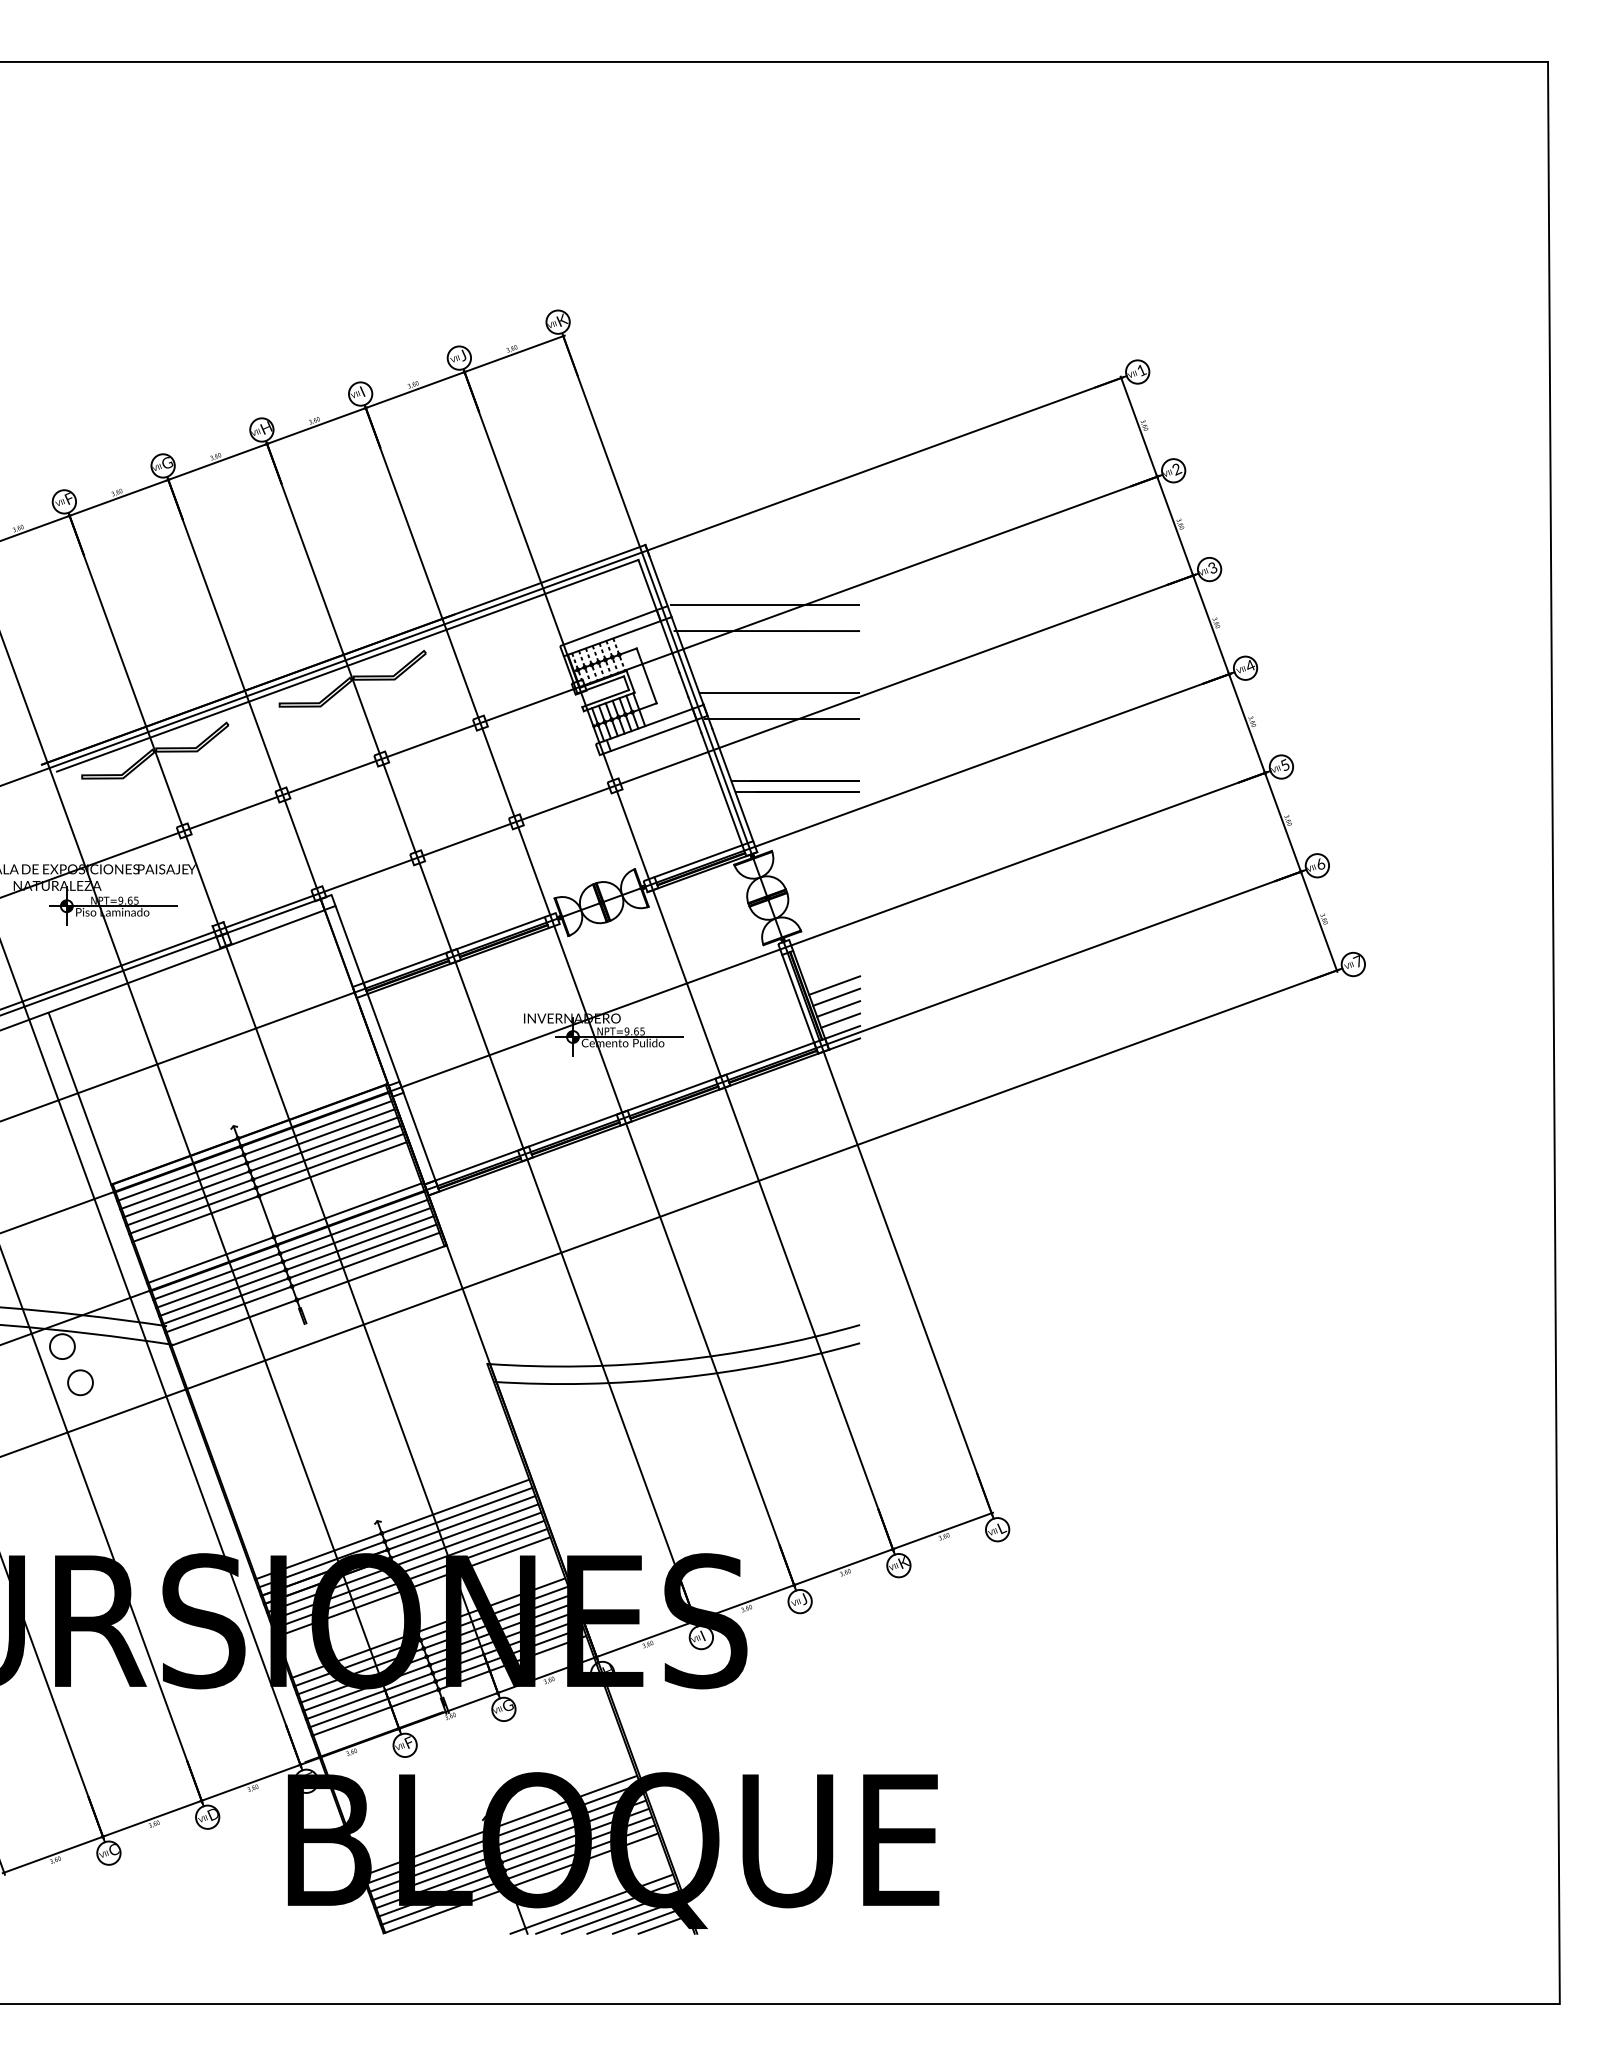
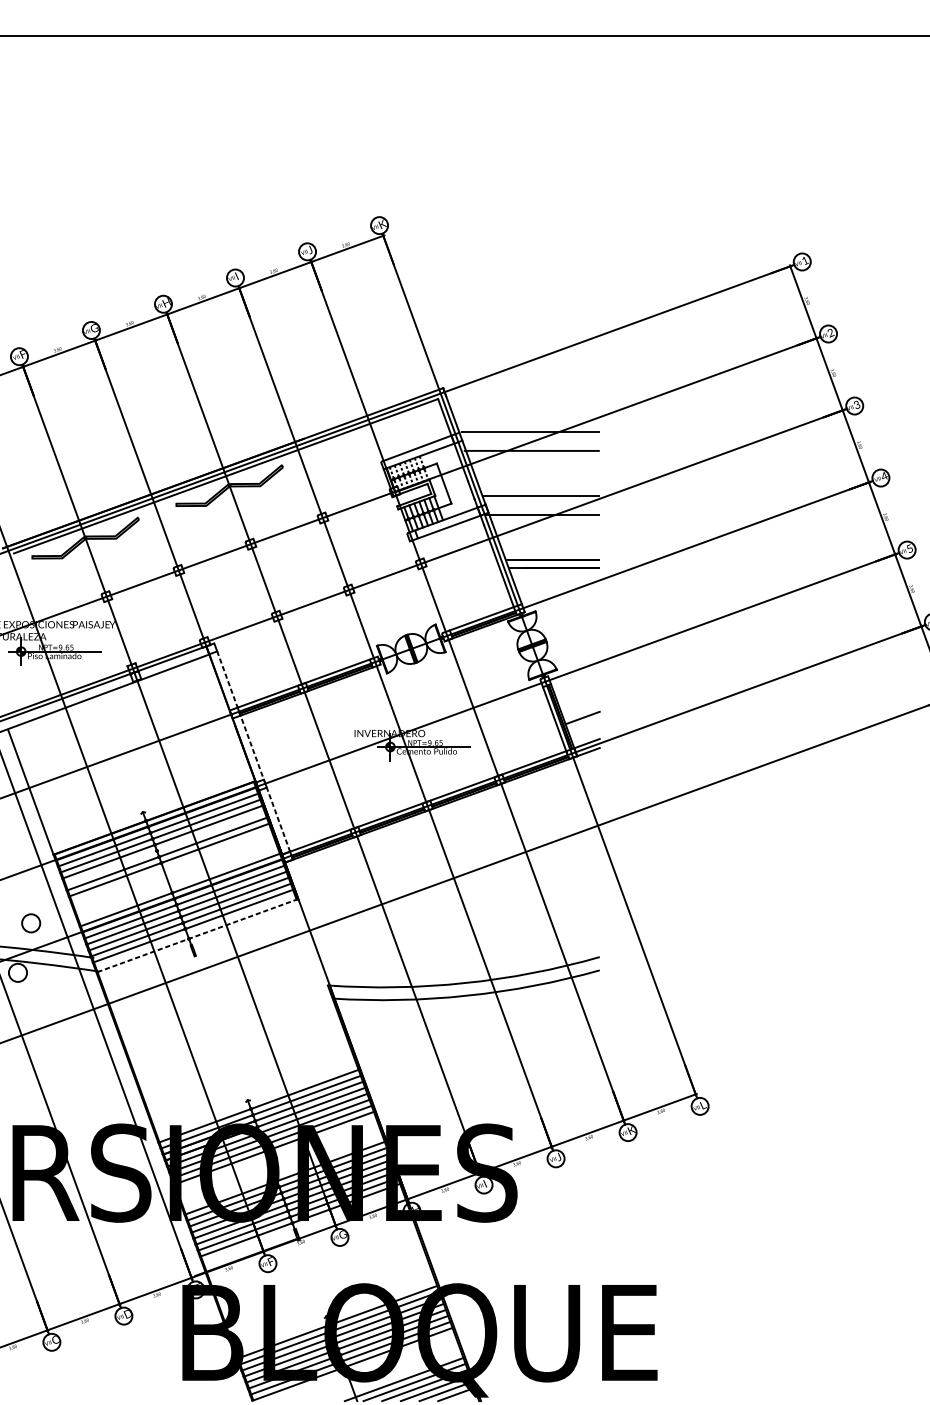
line: (834, 985) -> (581, 709), removed
line: (838, 1008) -> (584, 726), removed
line: (840, 1020) -> (585, 734), removed
line: (387, 1048) -> (255, 755), solid -> dashed
line: (263, 1175) -> (164, 848), removed
line: (307, 1296) -> (196, 936), solid -> dashed
circle: (80, 1382) -> (31, 923), moved

